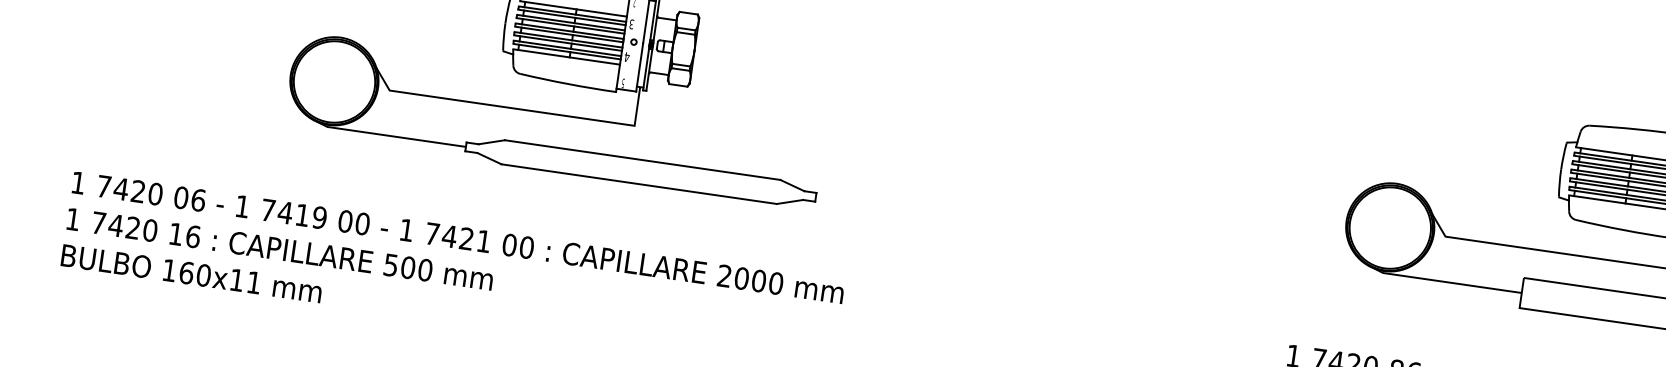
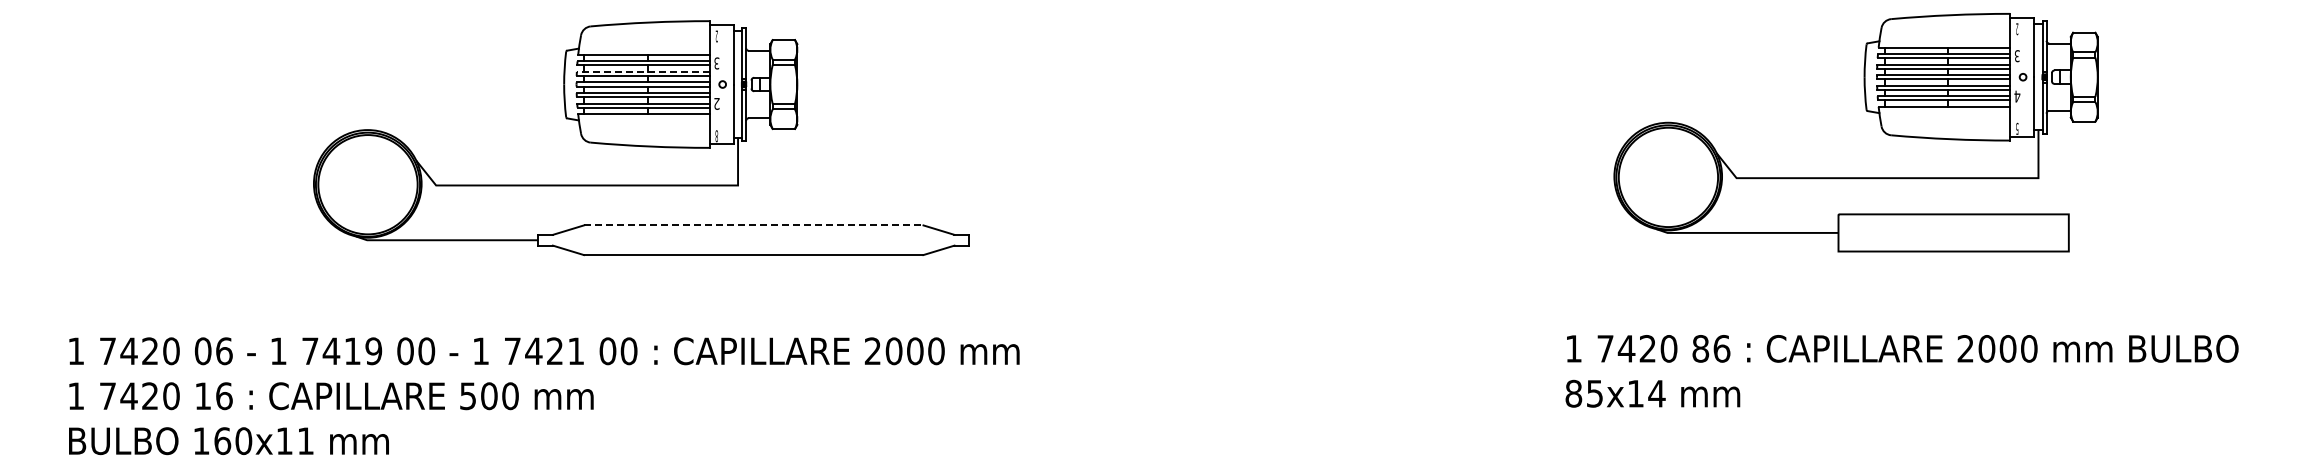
line: (570, 22) -> (642, 71), solid -> dashed
text: (626, 56) -> (716, 103), 4 -> 2
text: (622, 82) -> (716, 135), 5 -> 8
line: (642, 160) -> (753, 225), solid -> dashed

